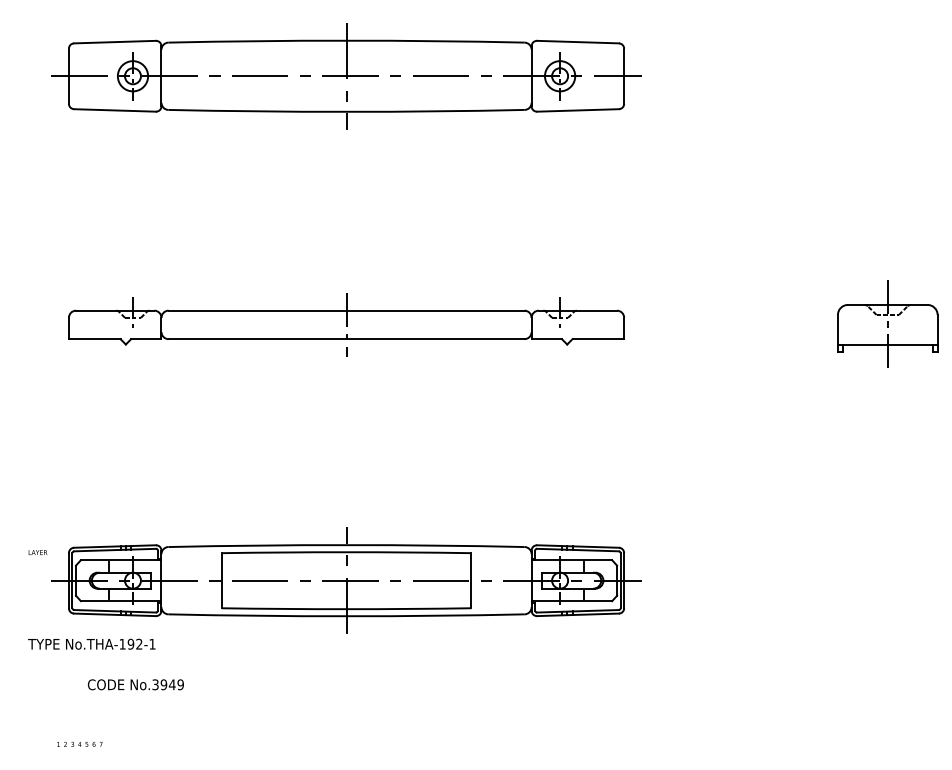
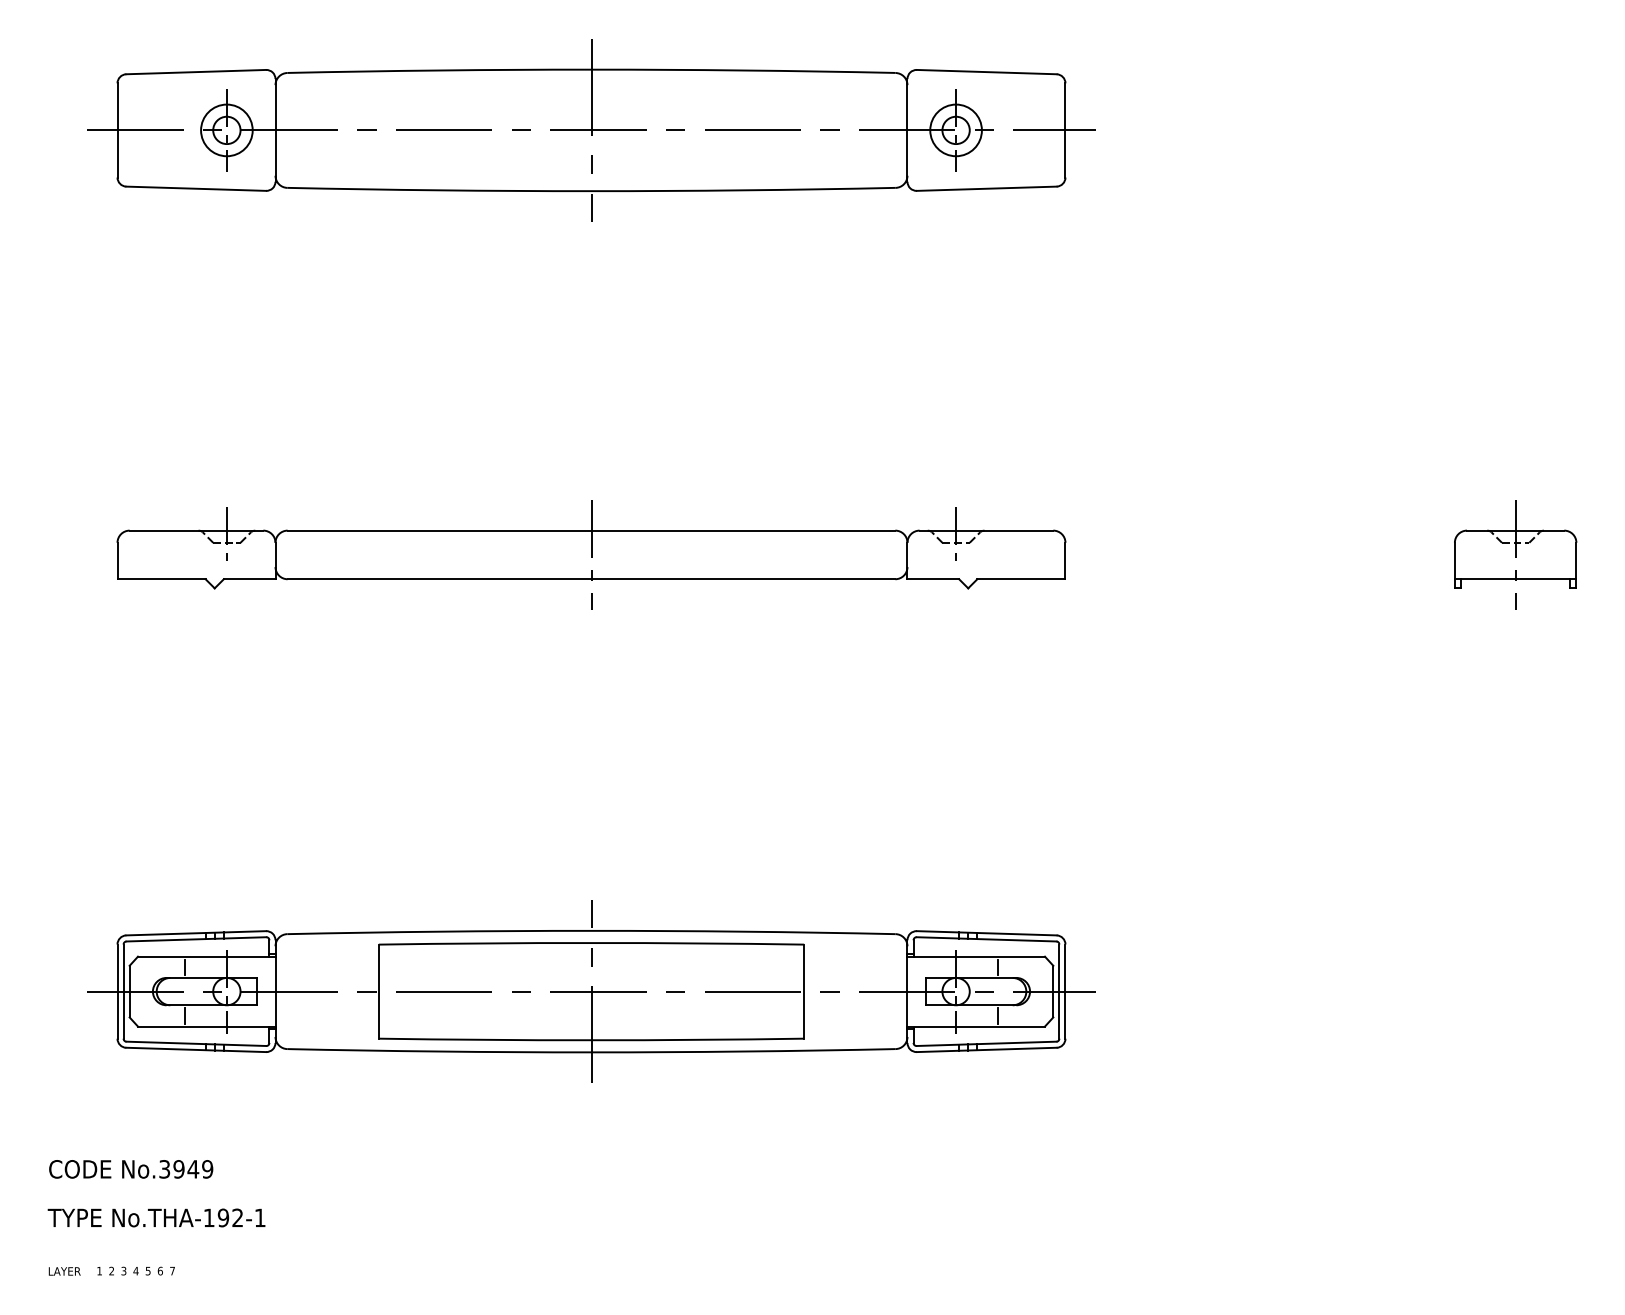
part: (887, 324) -> (1515, 554), size x0.71
text: (37, 552) -> (63, 1271), moved
text: (91, 643) -> (156, 1216), moved
text: (135, 684) -> (130, 1168), moved

